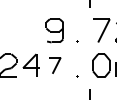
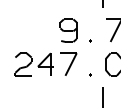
part: (54, 64) -> (68, 63), size x1.43

